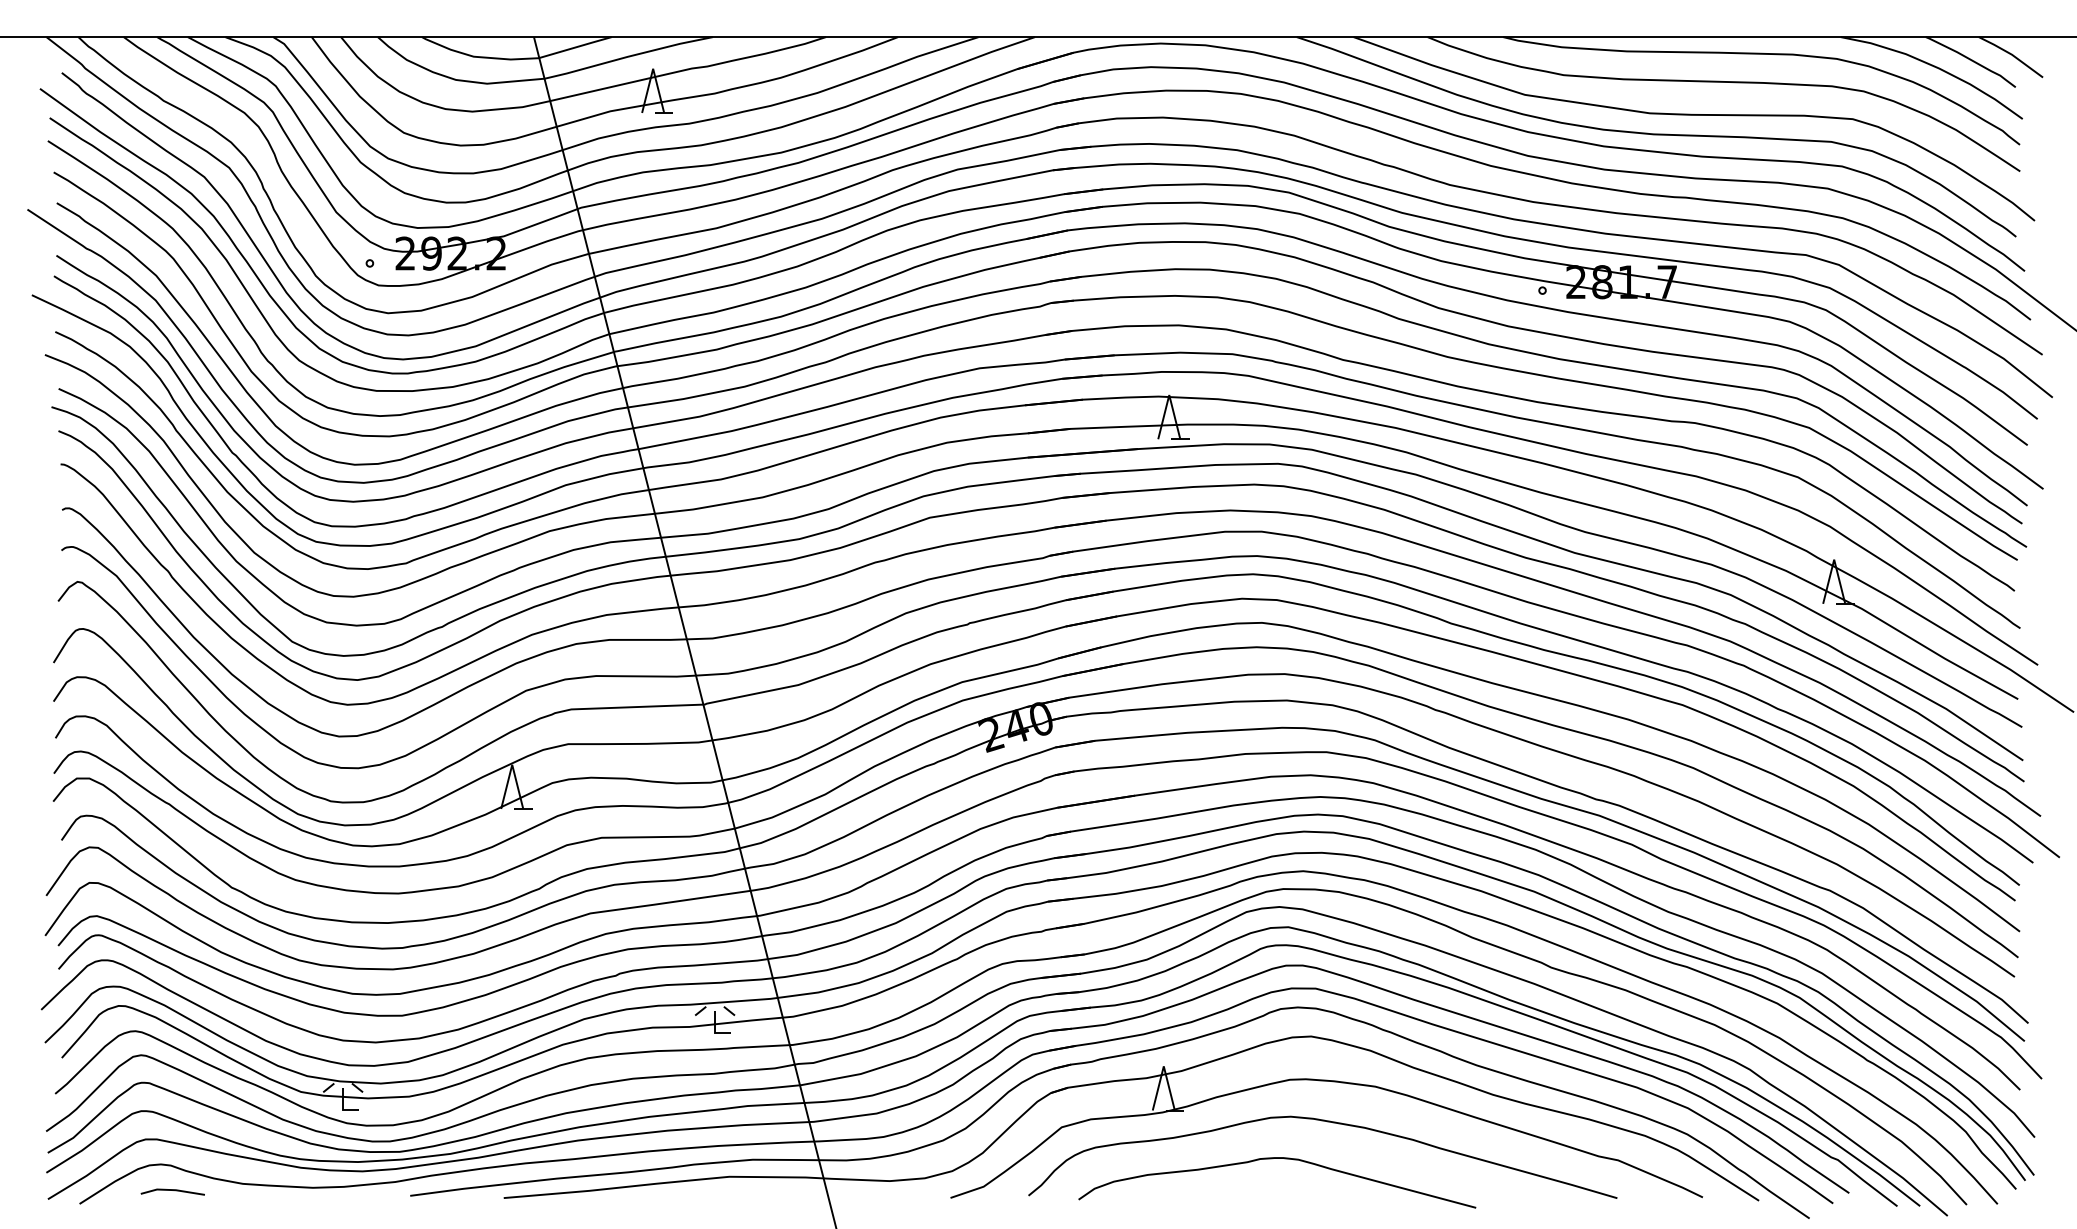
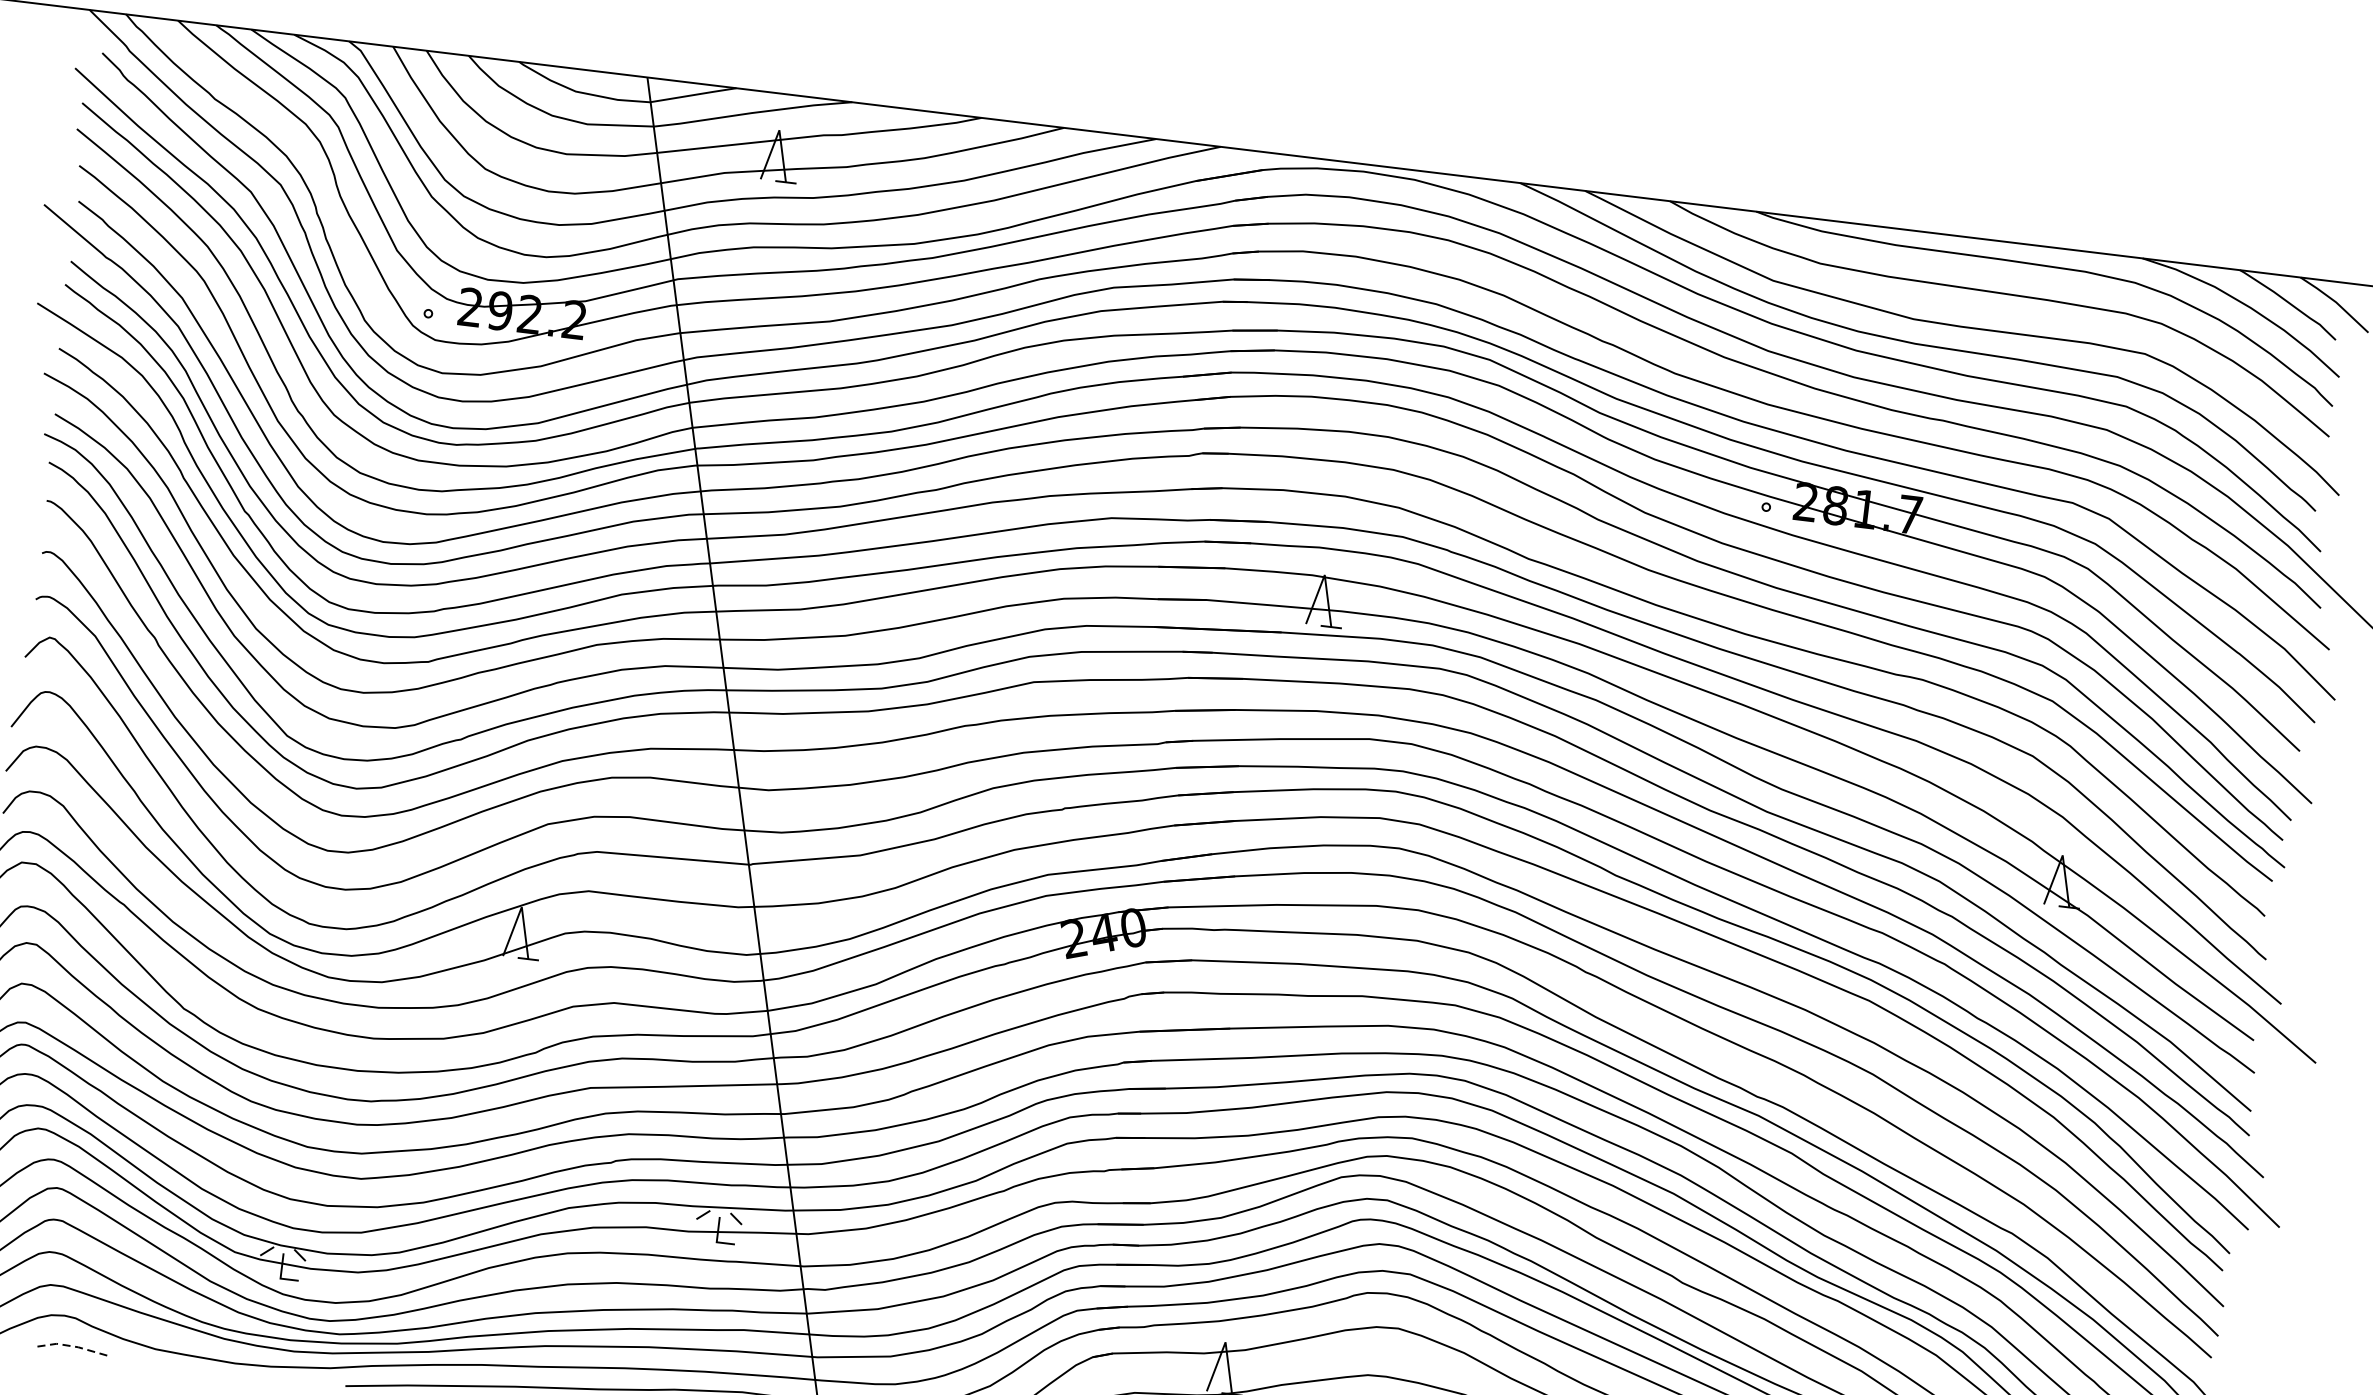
line: (173, 1190) -> (75, 1347), solid -> dashed

